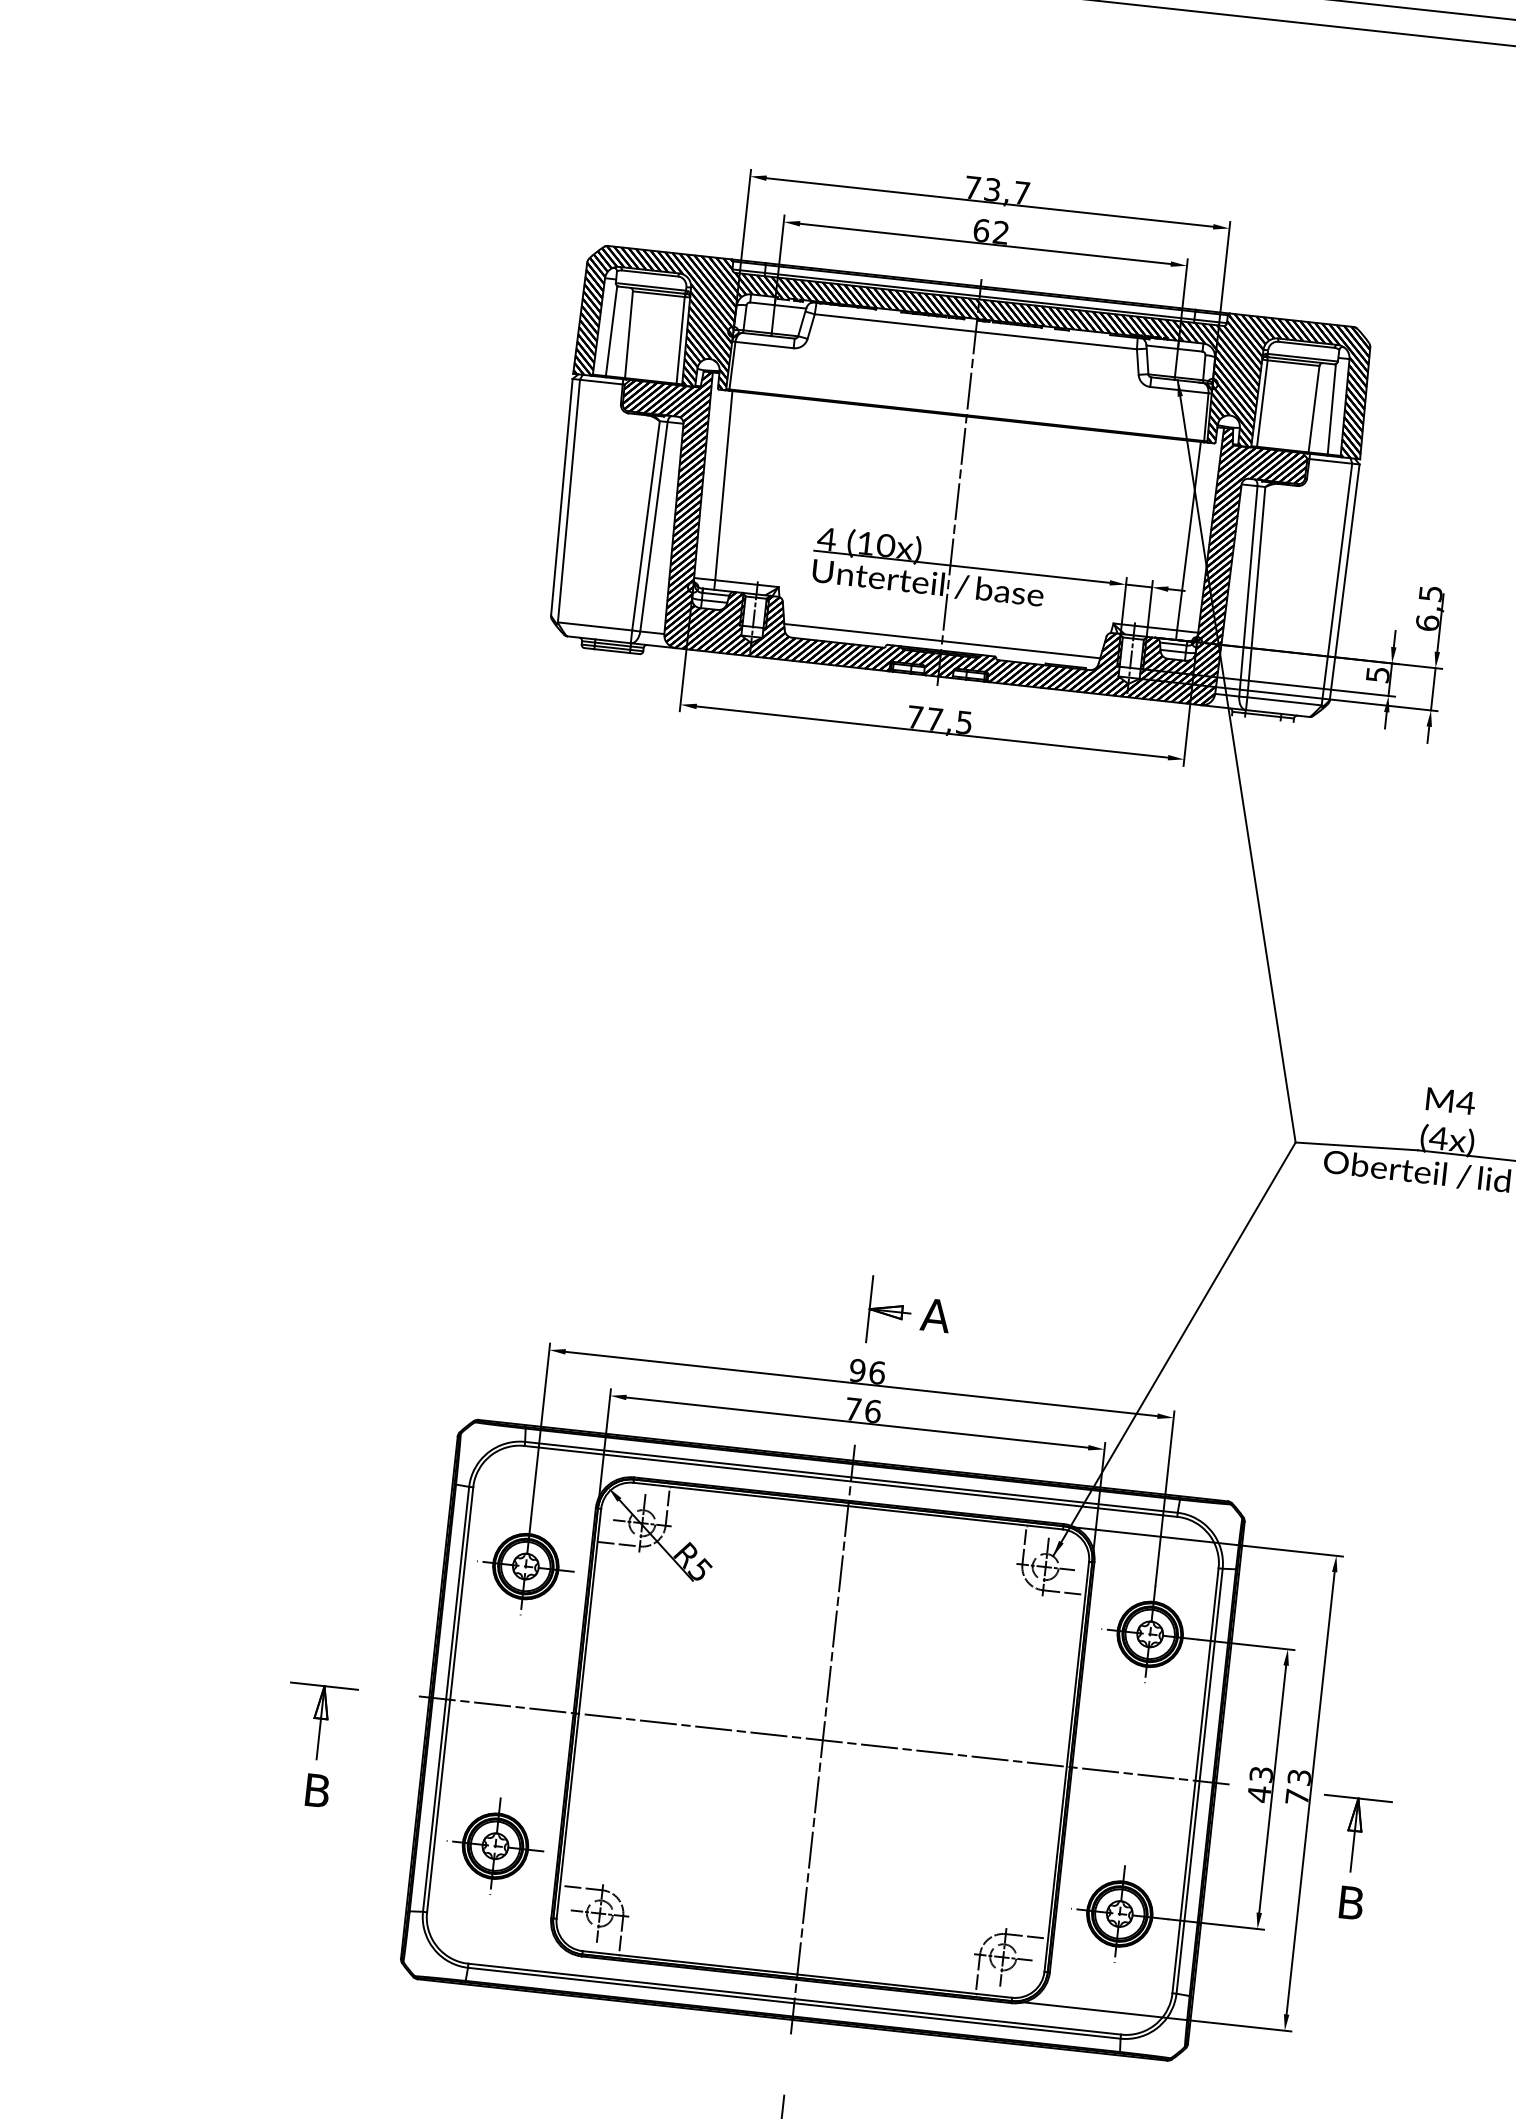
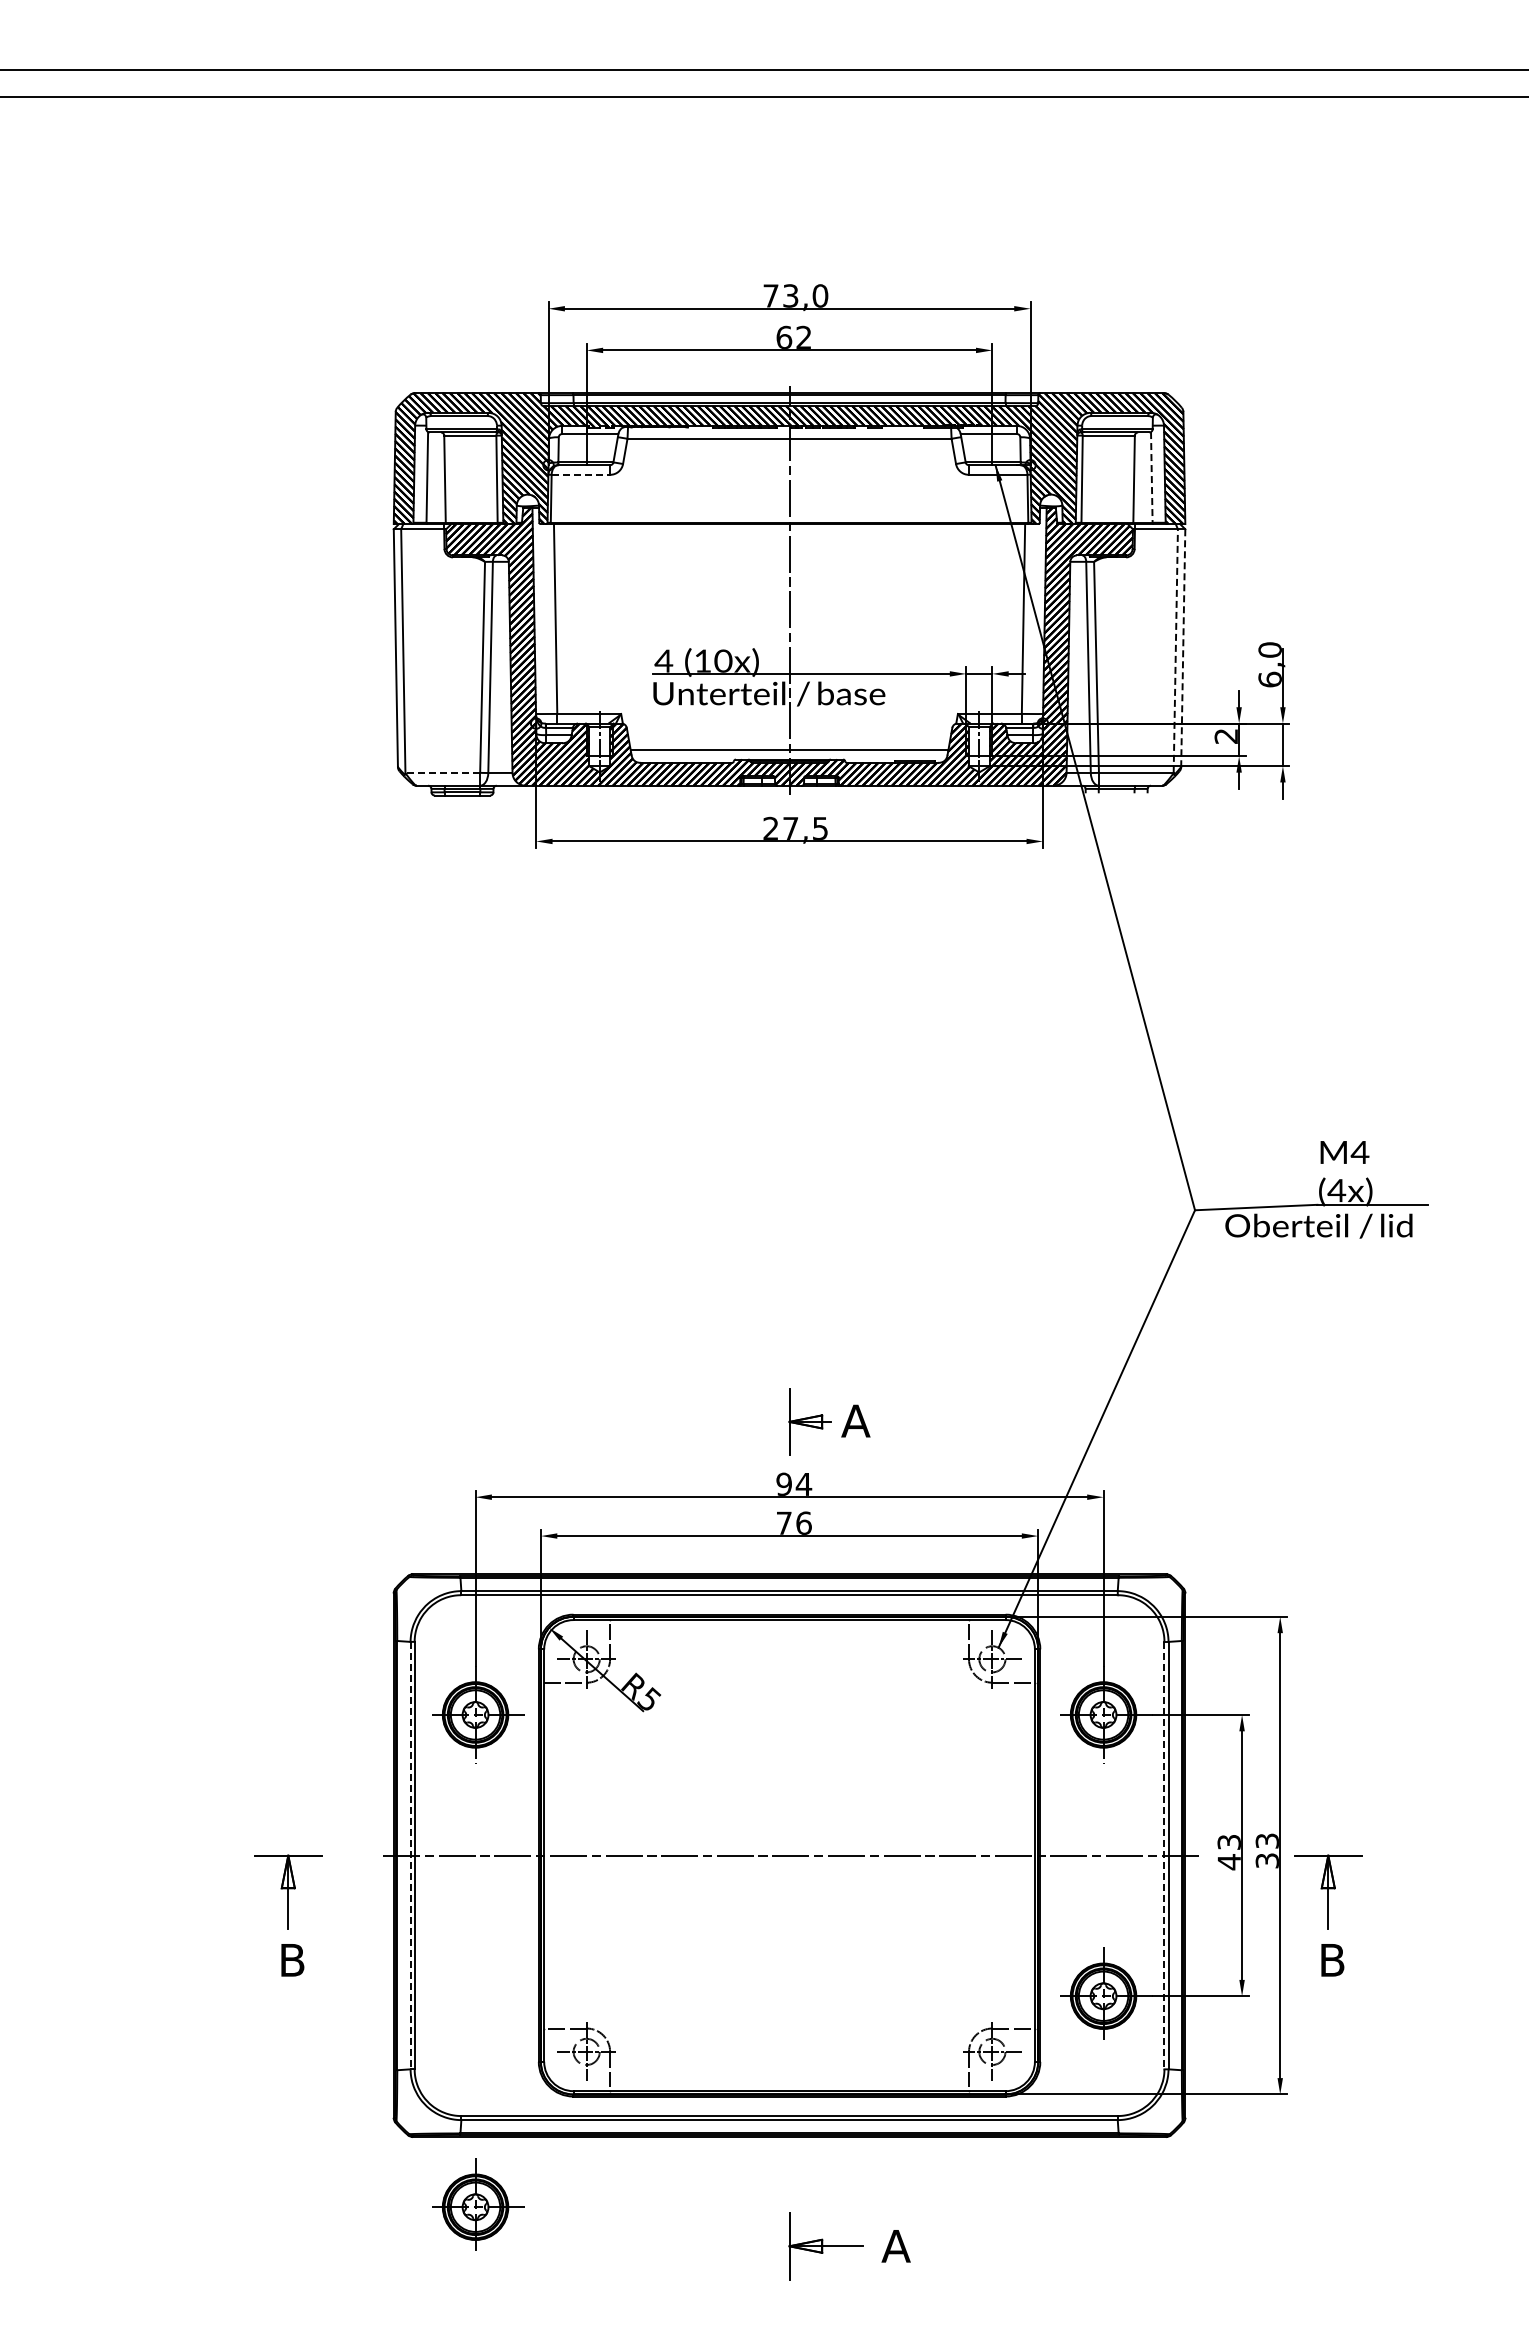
text: (1022, 192) -> (820, 295), 73,7 -> 73,0
line: (765, 344) -> (581, 474), solid -> dashed
line: (1331, 409) -> (1151, 477), solid -> dashed
line: (1344, 582) -> (1183, 648), solid -> dashed
line: (1336, 584) -> (1175, 651), solid -> dashed
text: (1430, 593) -> (1269, 649), 6,5 -> 6,0
line: (594, 626) -> (442, 772), solid -> dashed
text: (1377, 674) -> (1225, 736), 5 -> 2
text: (914, 716) -> (770, 827), 77,5 -> 27,5
text: (876, 1371) -> (803, 1483), 96 -> 94
line: (446, 1699) -> (410, 1855), solid -> dashed
line: (822, 1741) -> (789, 1856), removed
line: (1195, 1780) -> (1164, 1855), solid -> dashed
text: (1296, 1796) -> (1266, 1860), 73 -> 33
part: (498, 1843) -> (478, 2204), moved

